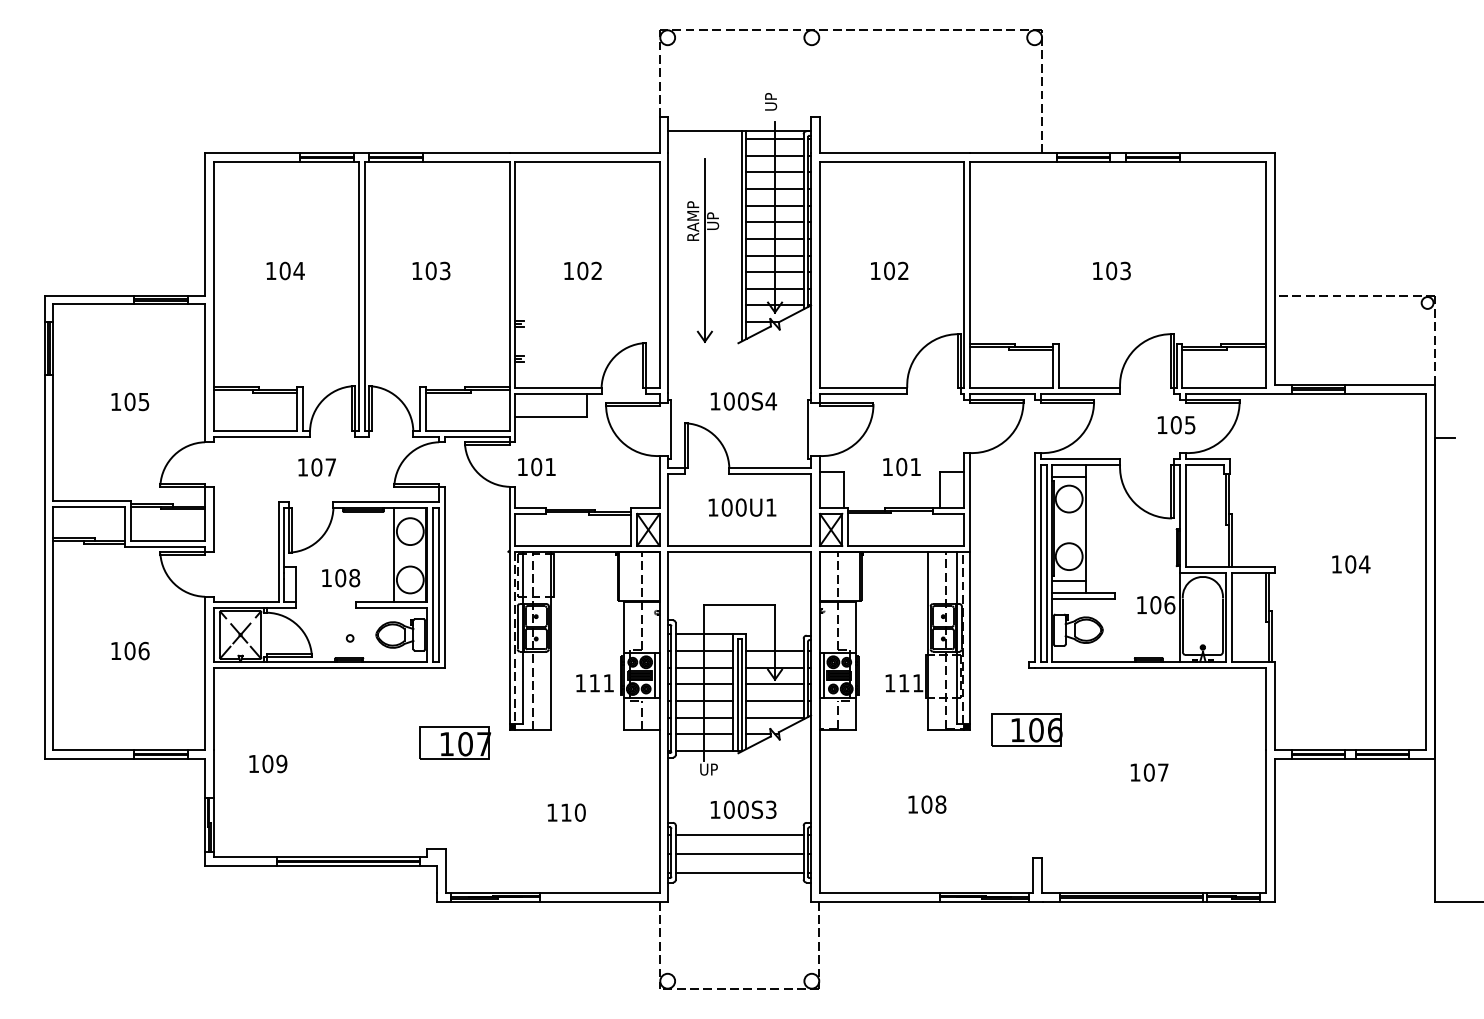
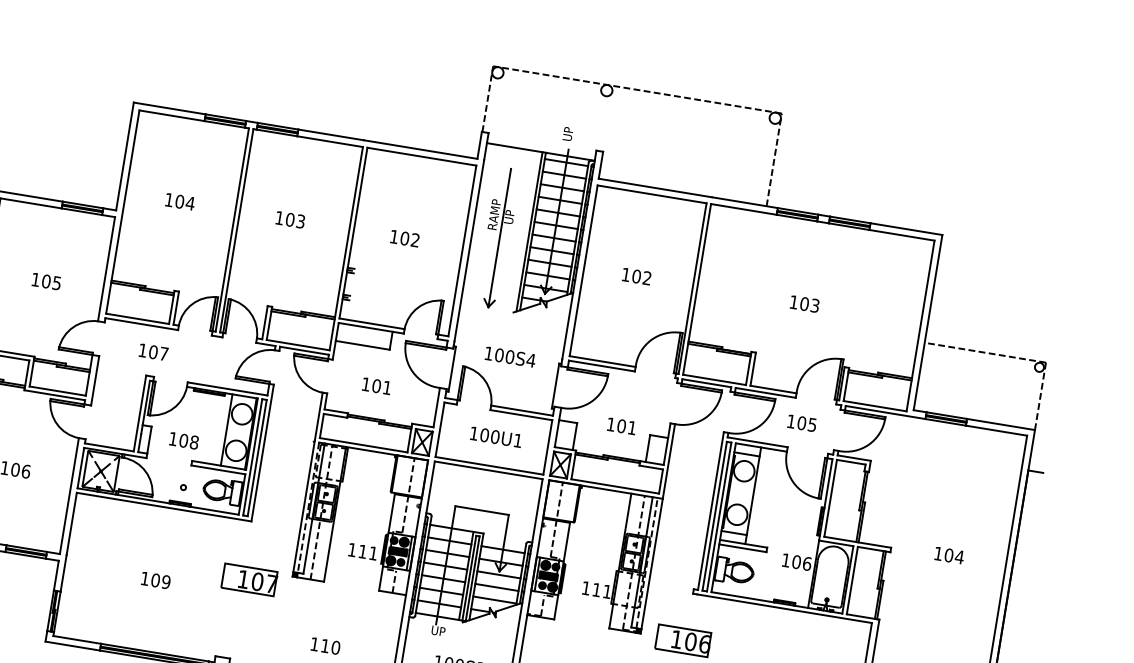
text: (1176, 425) -> (801, 423), moved
text: (536, 466) -> (376, 385), moved
text: (316, 467) -> (153, 352), moved
text: (268, 763) -> (156, 580), moved

